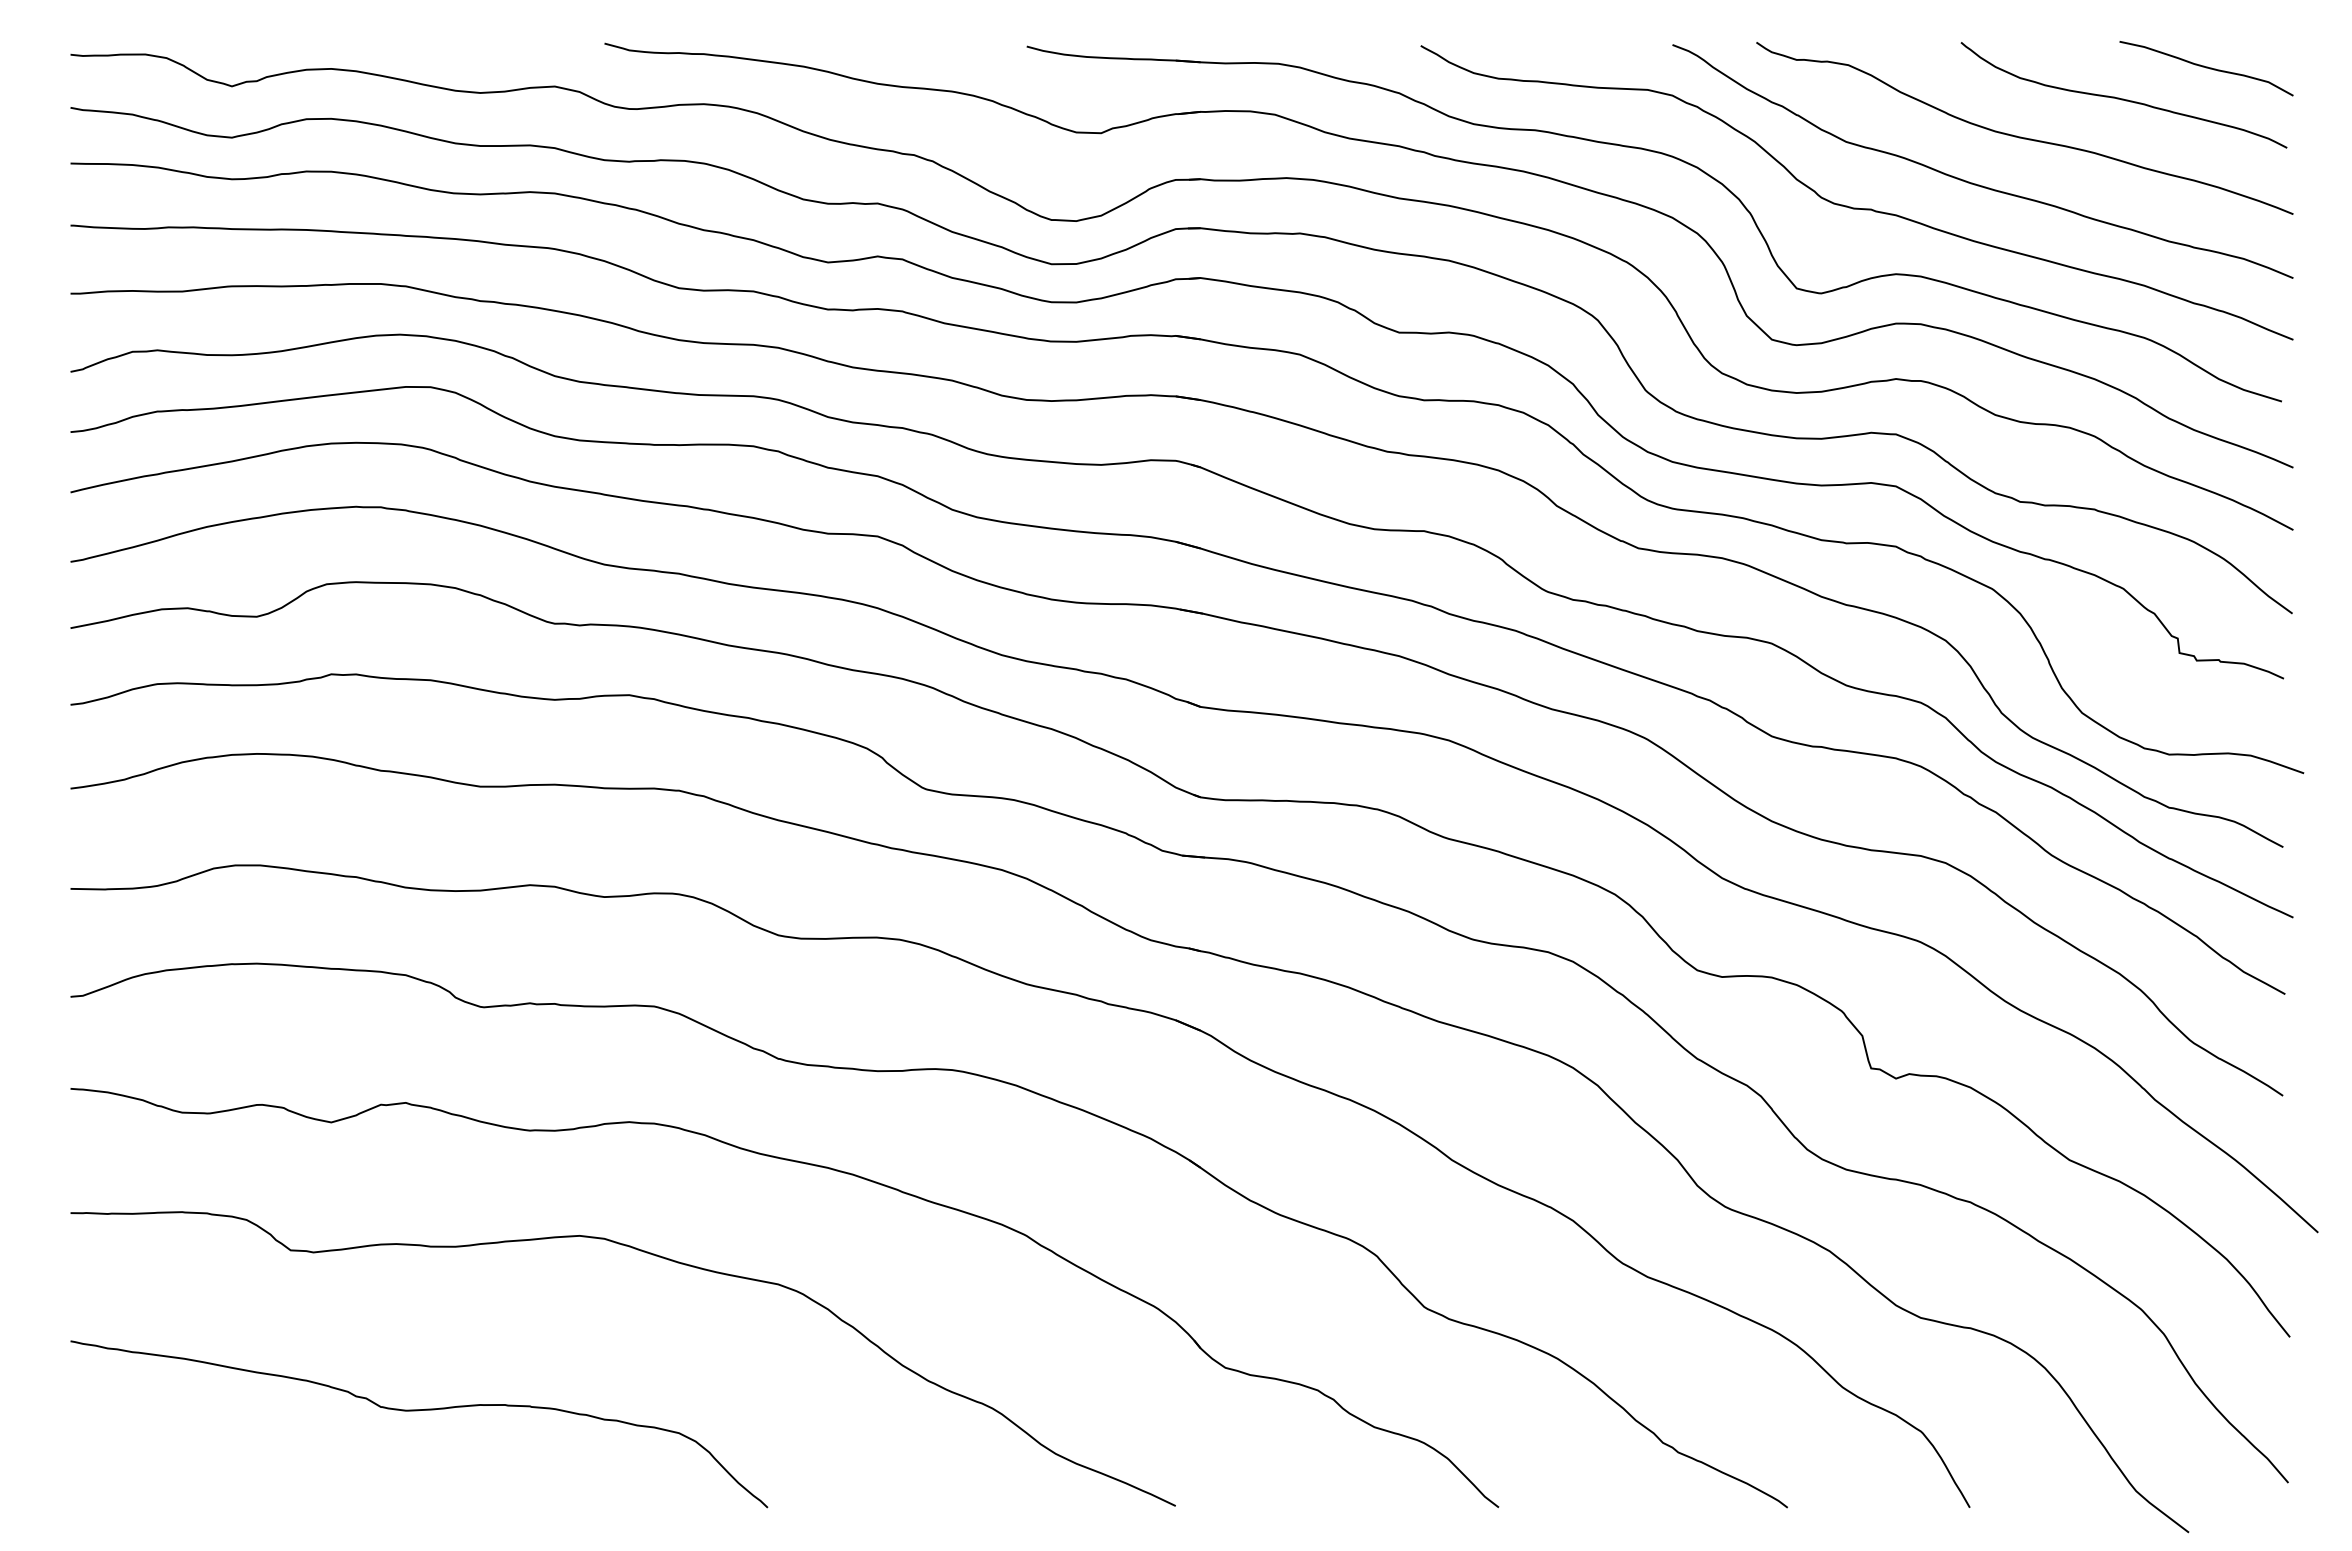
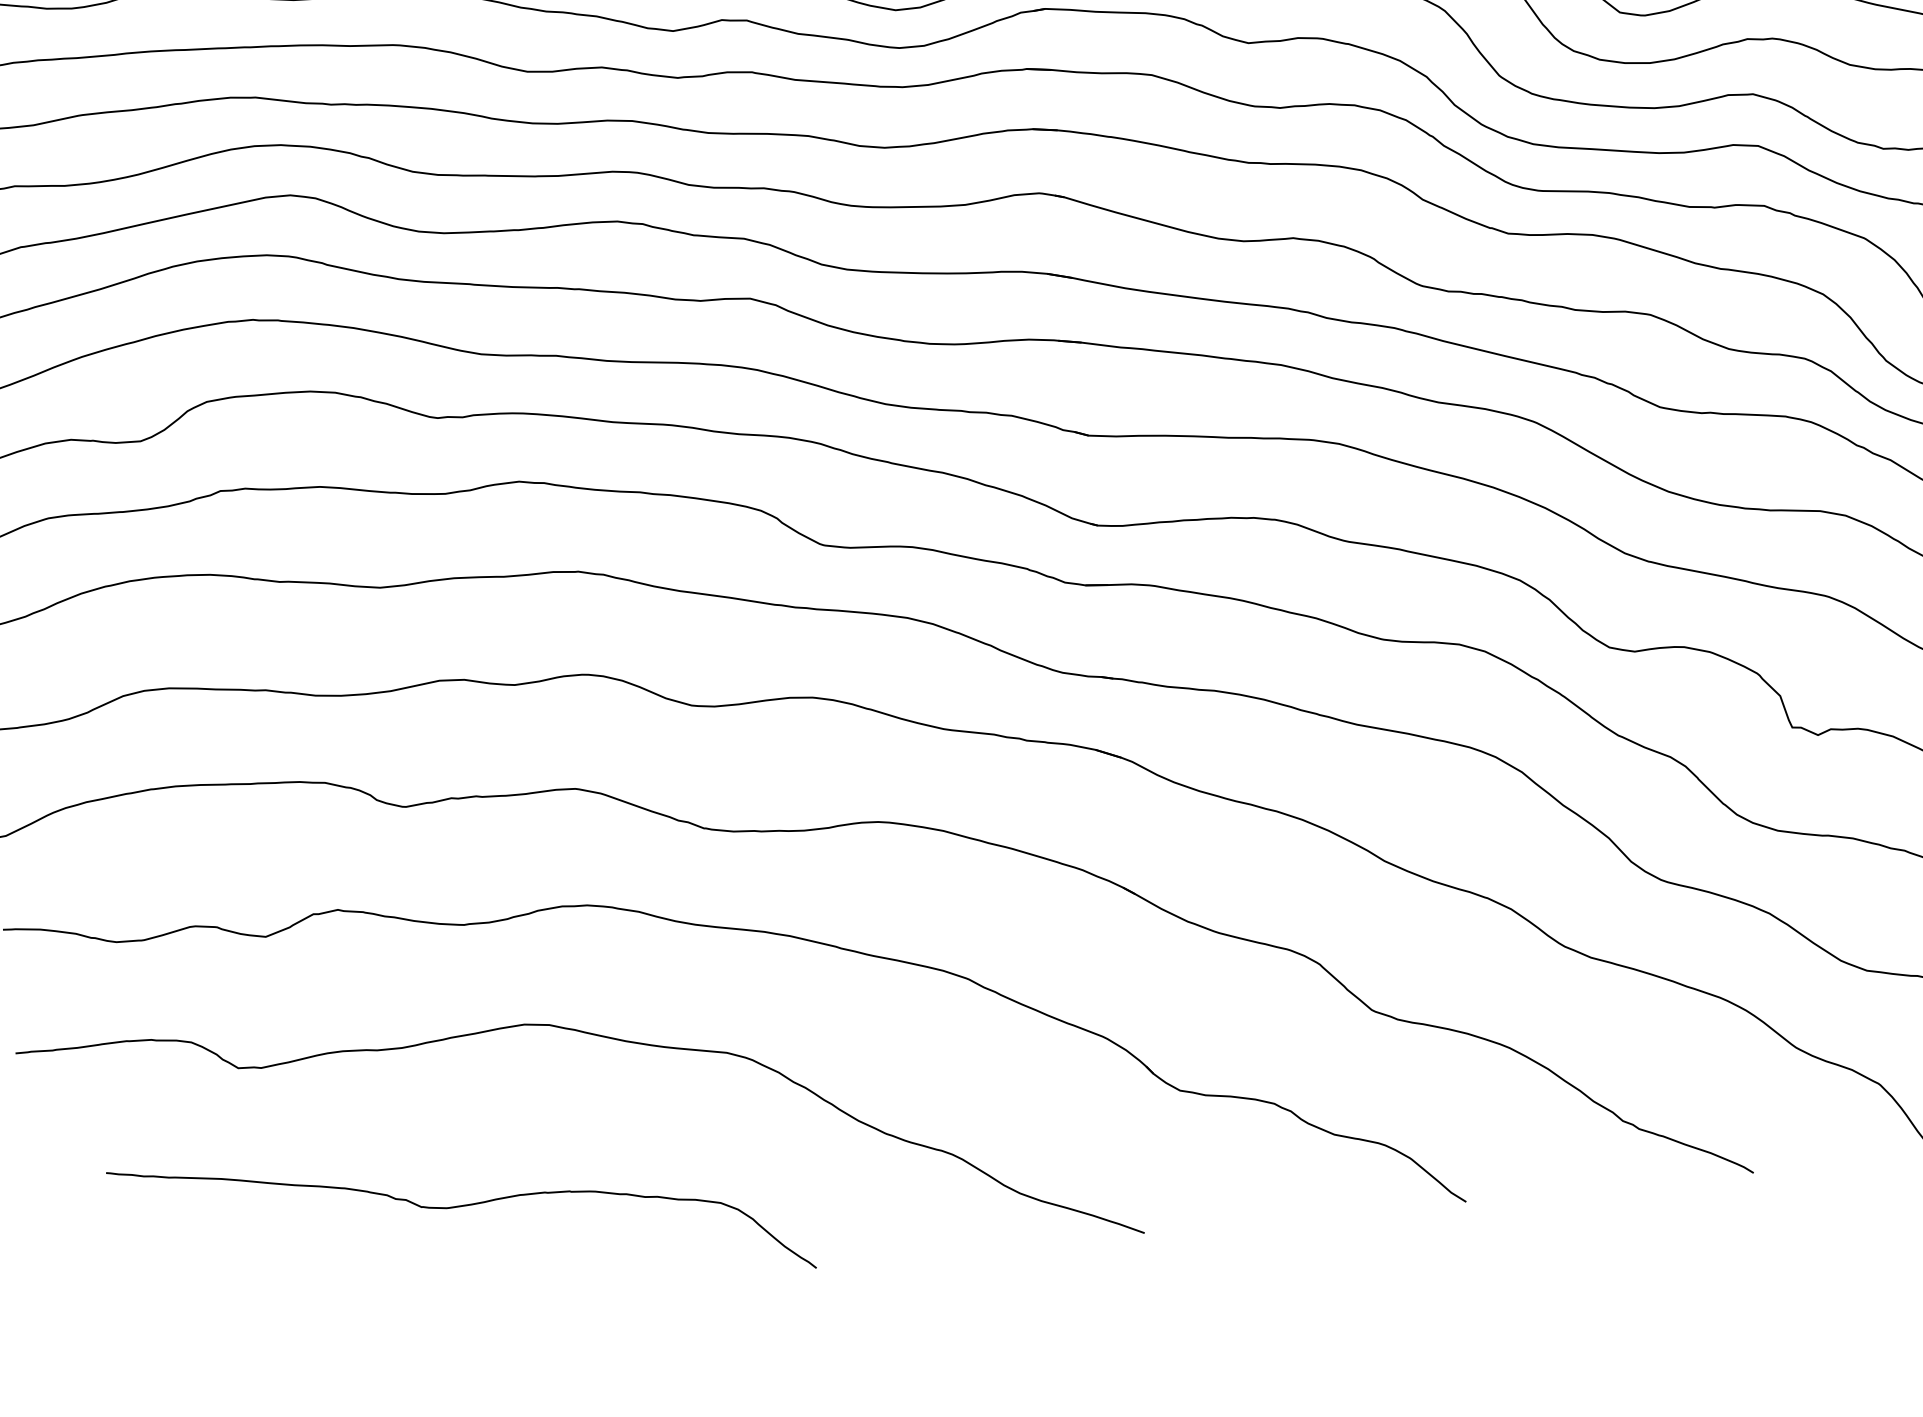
curve: (418, 1411) -> (459, 1207), moved

